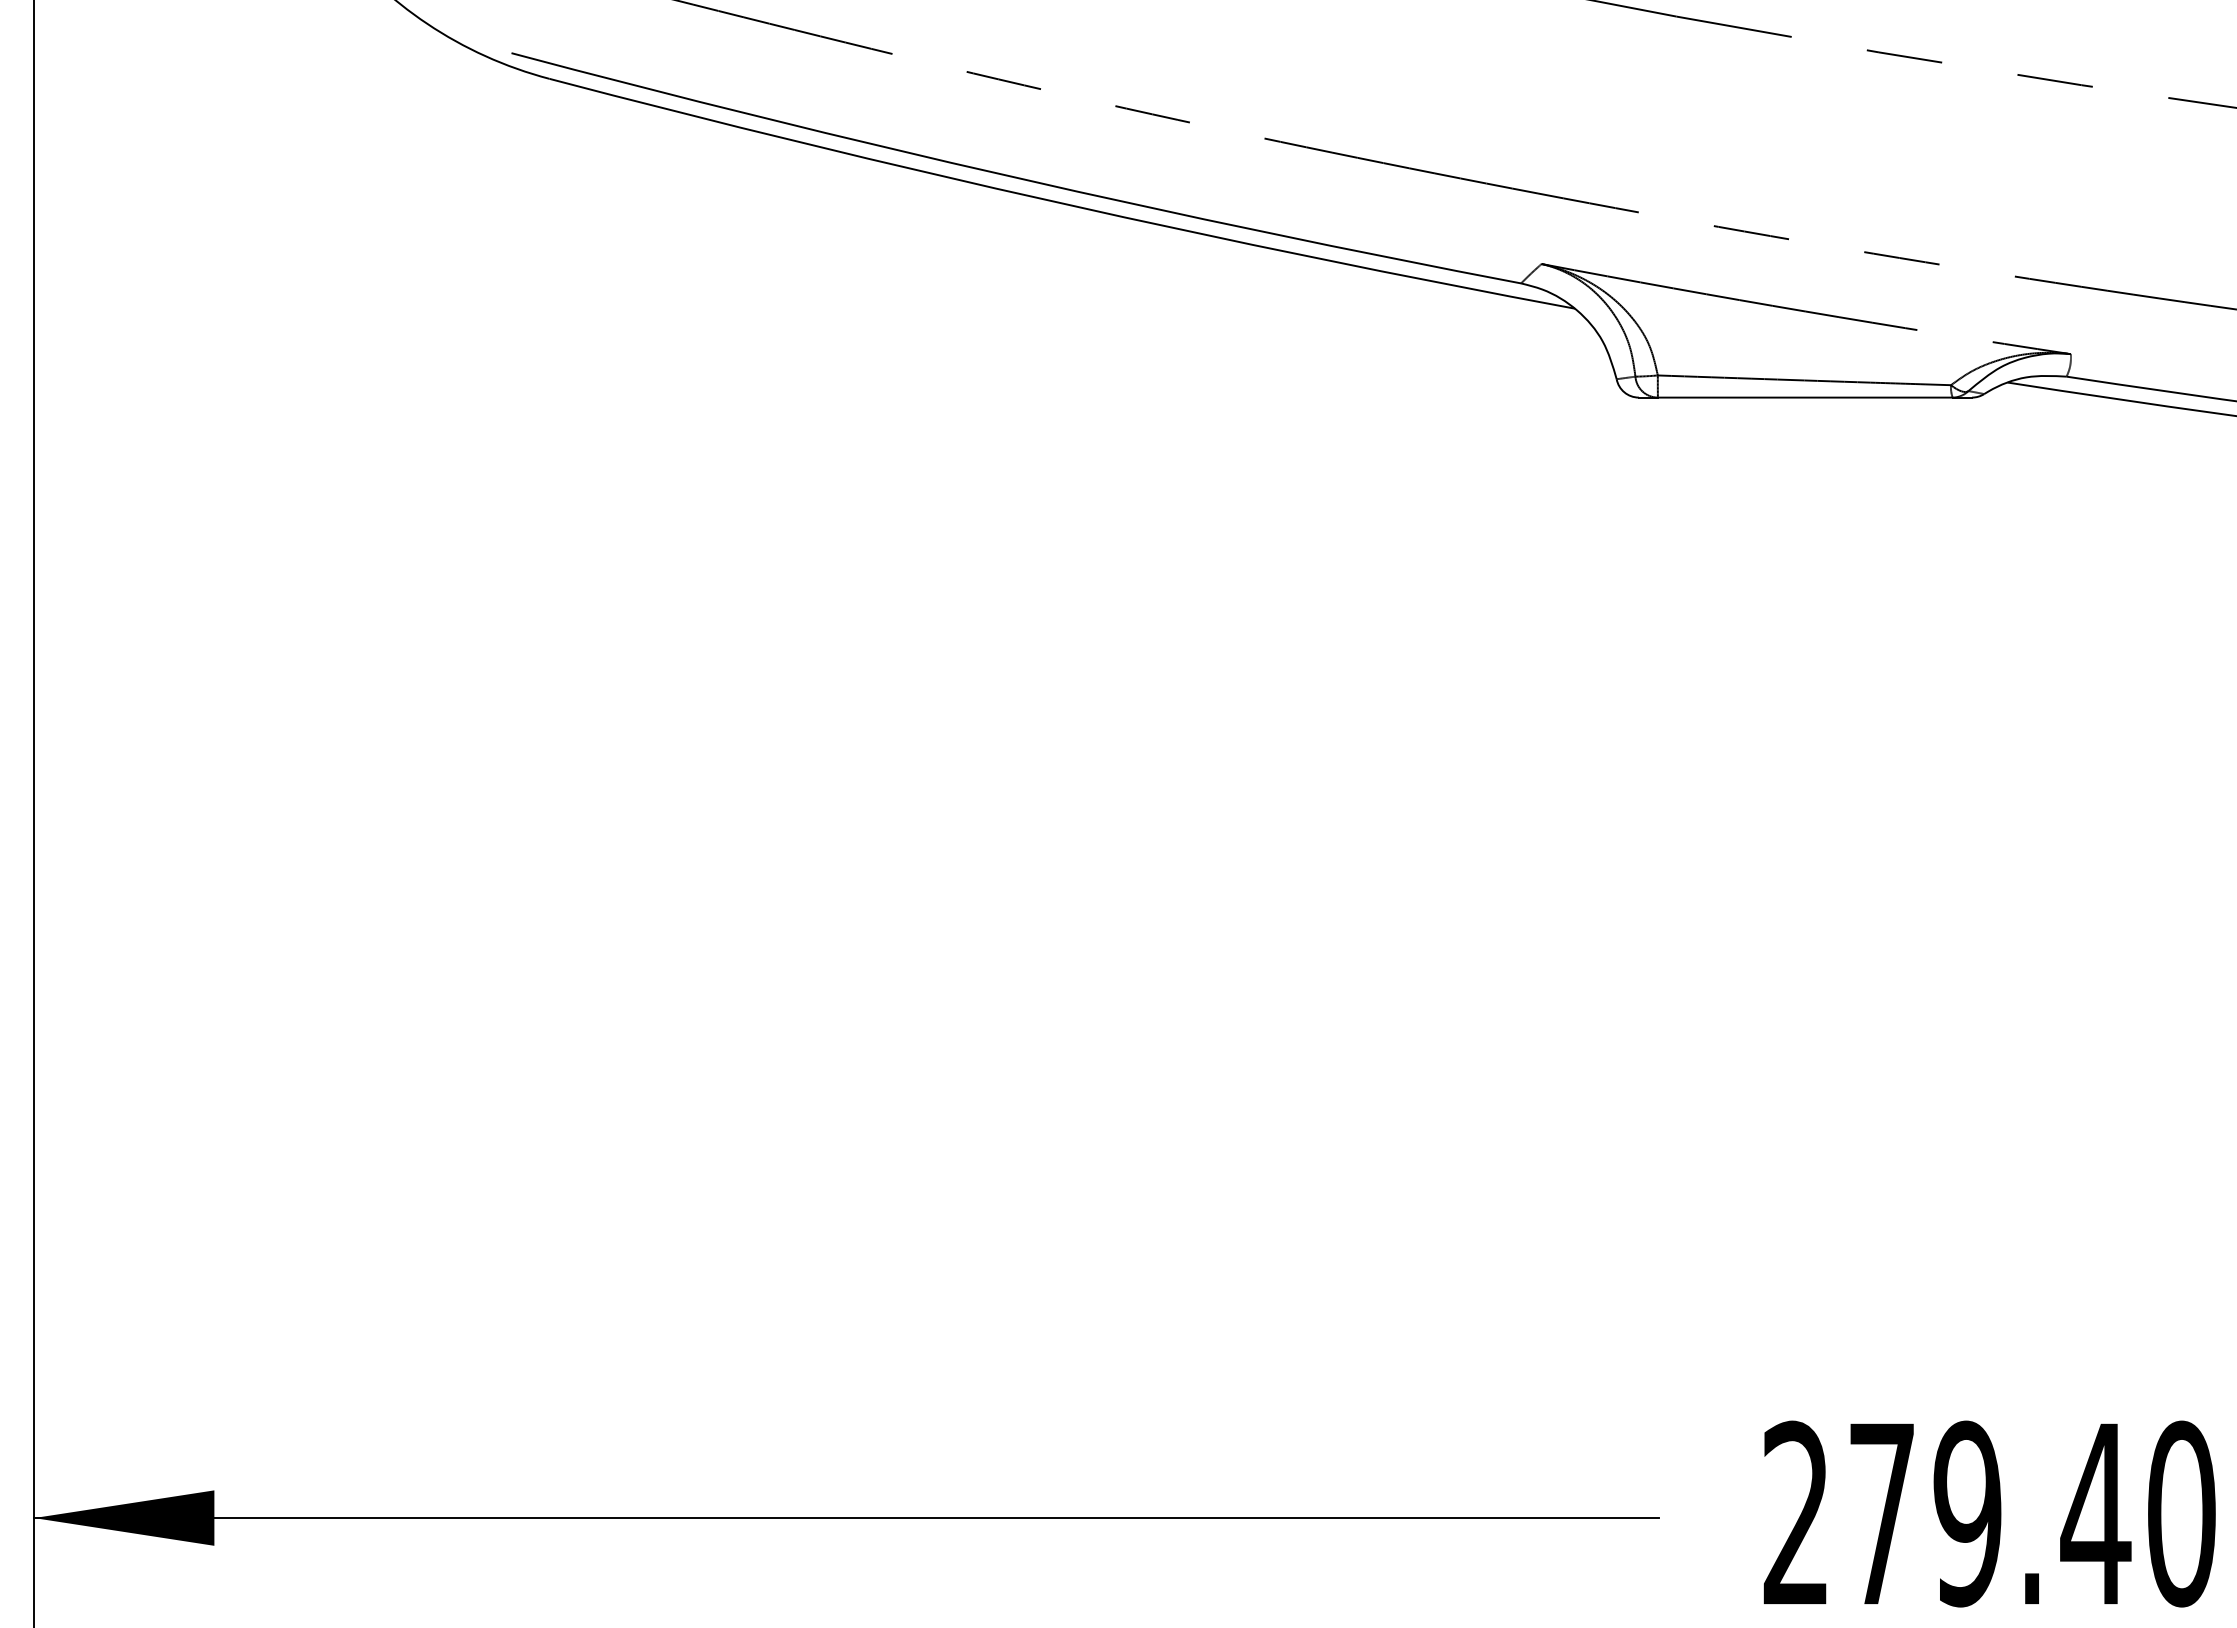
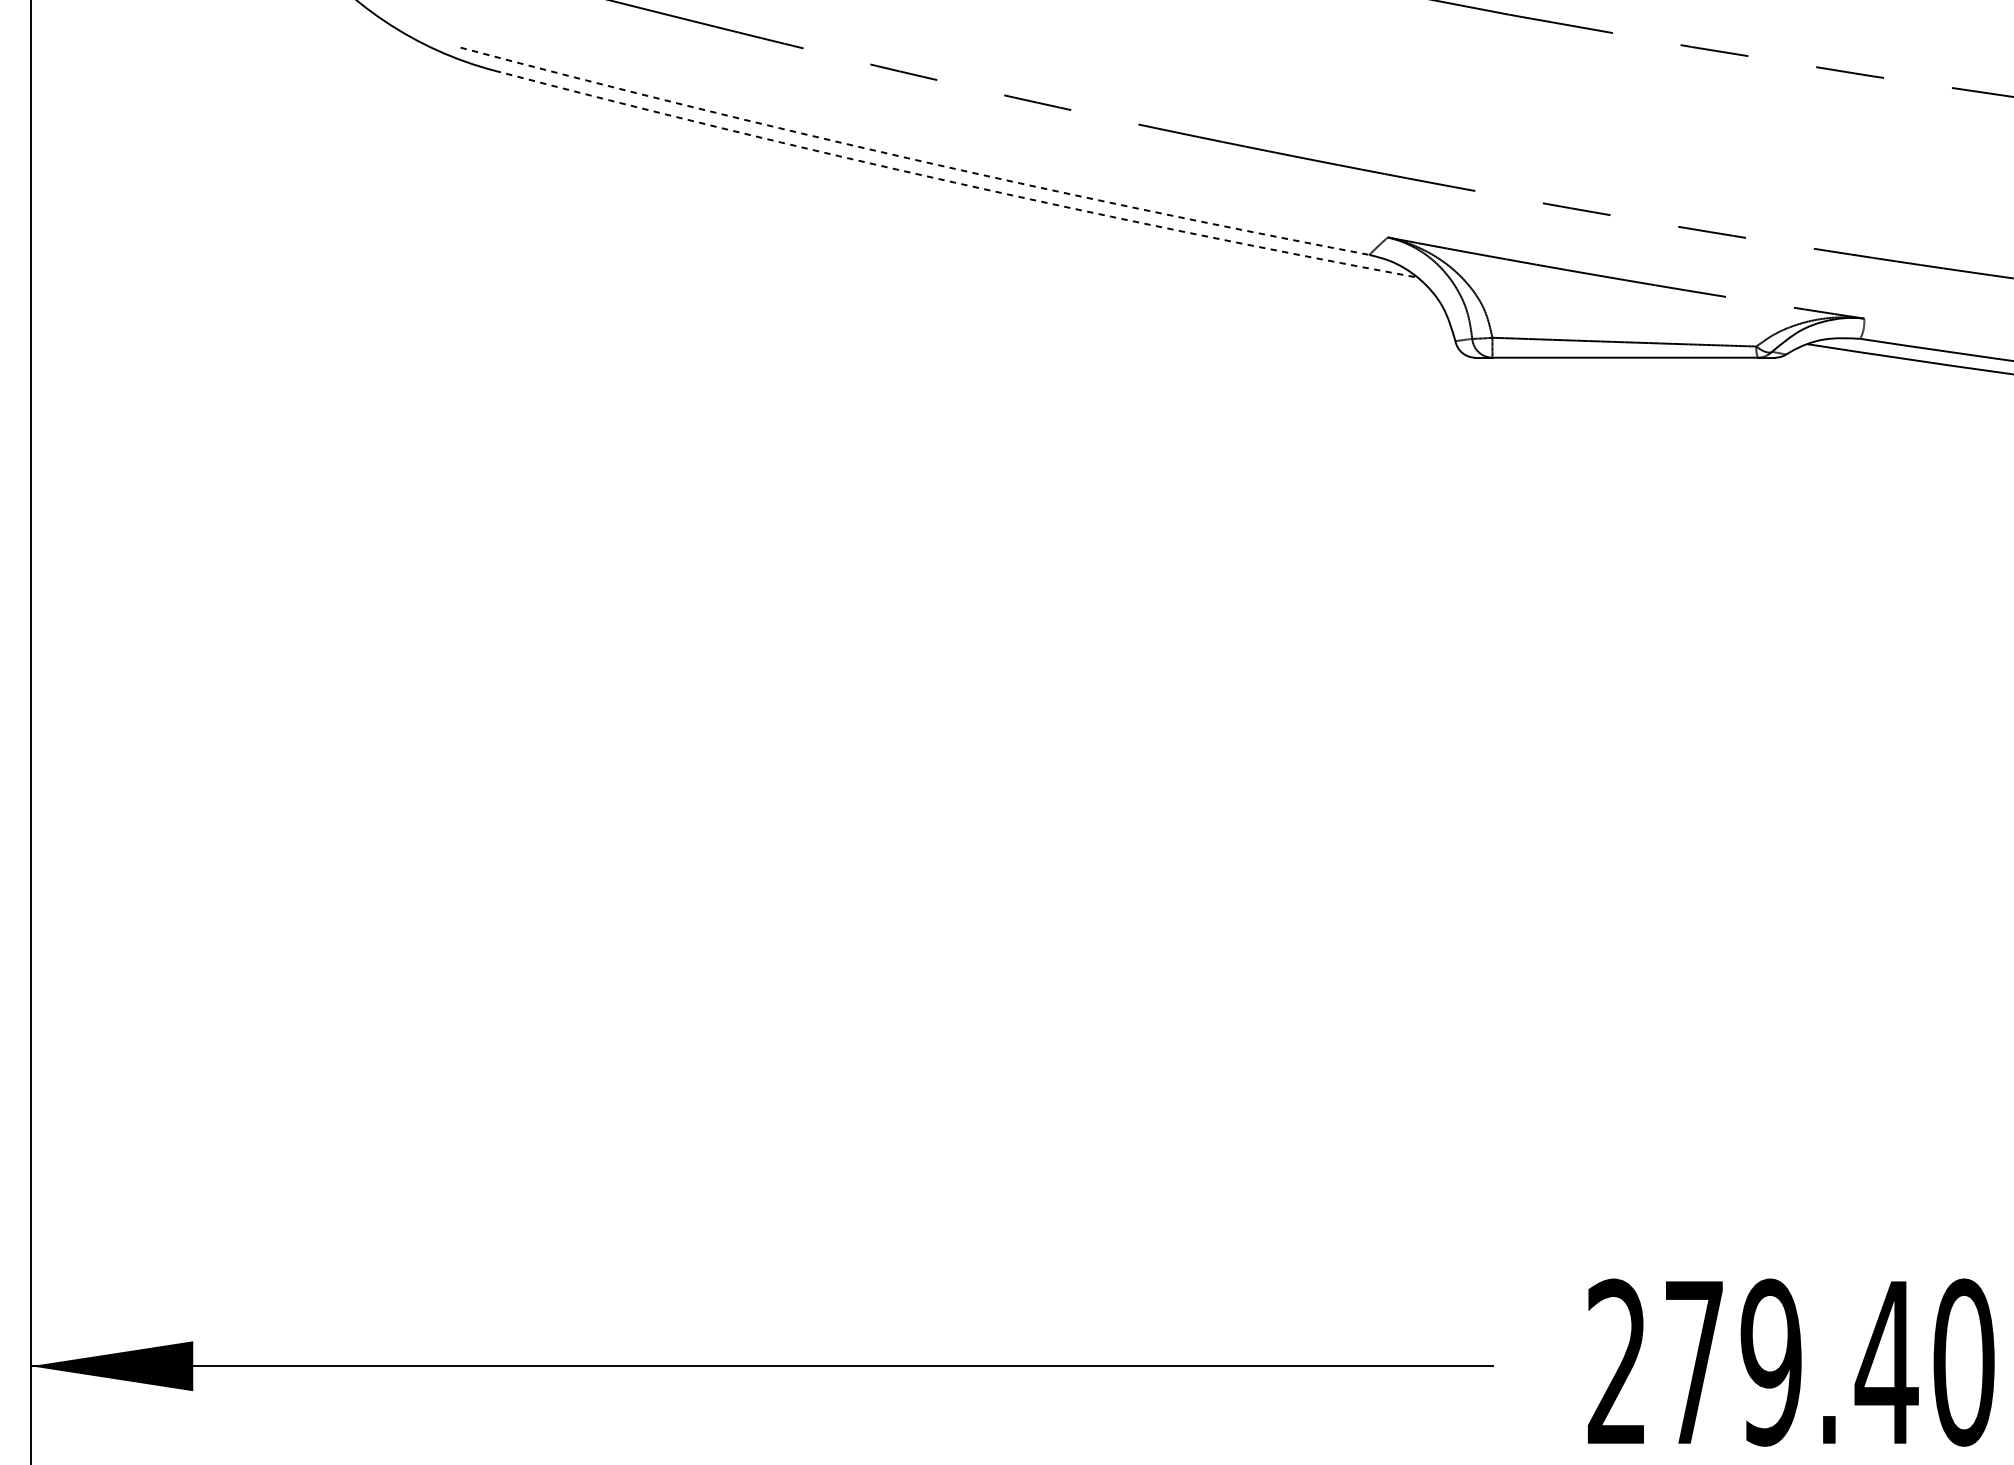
arc: (1014, 177) -> (913, 159), solid -> dashed
arc: (1060, 203) -> (954, 182), solid -> dashed

